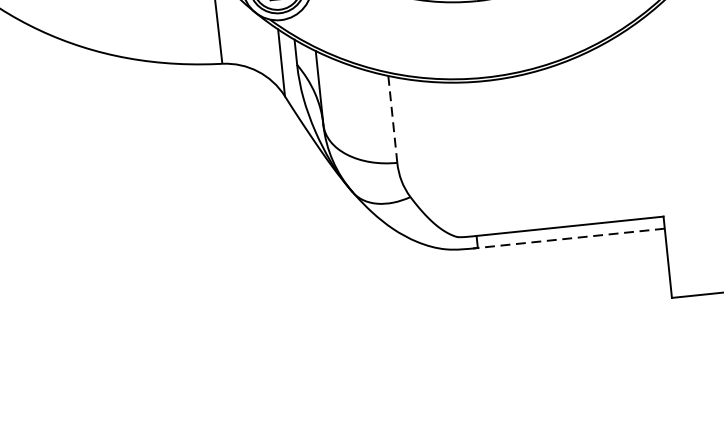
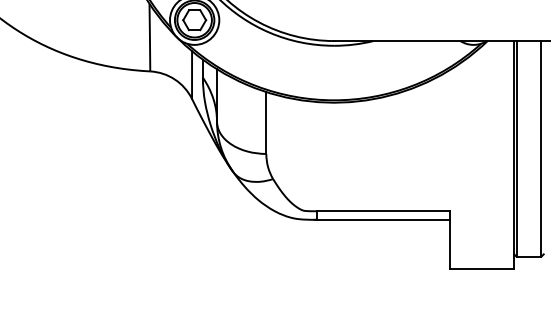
line: (393, 120) -> (266, 123), dashed -> solid
line: (571, 237) -> (383, 219), dashed -> solid

